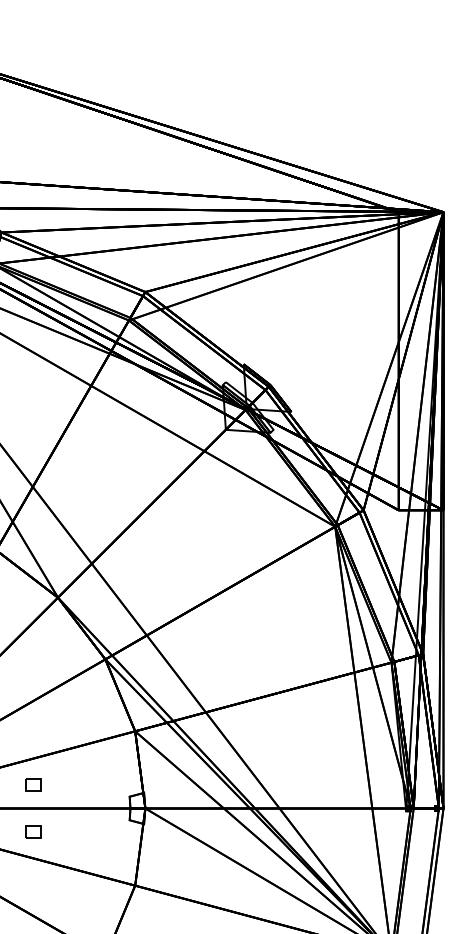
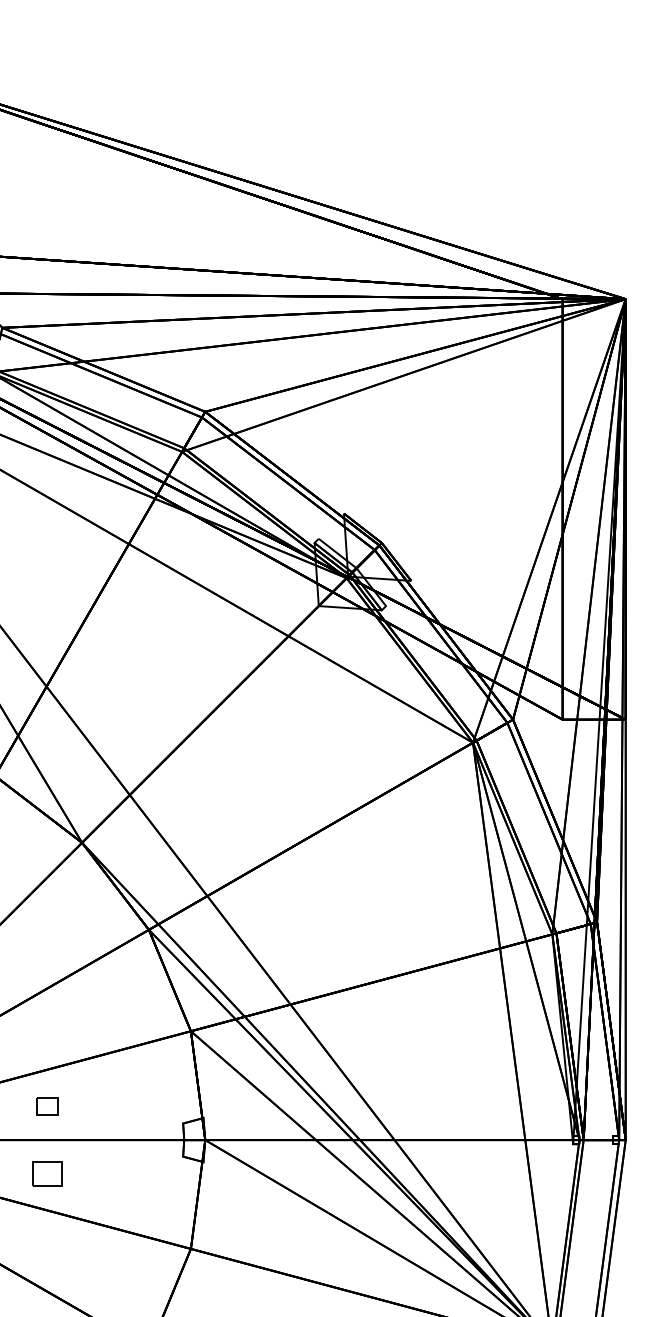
part: (33, 832) -> (47, 1173), size x1.4

